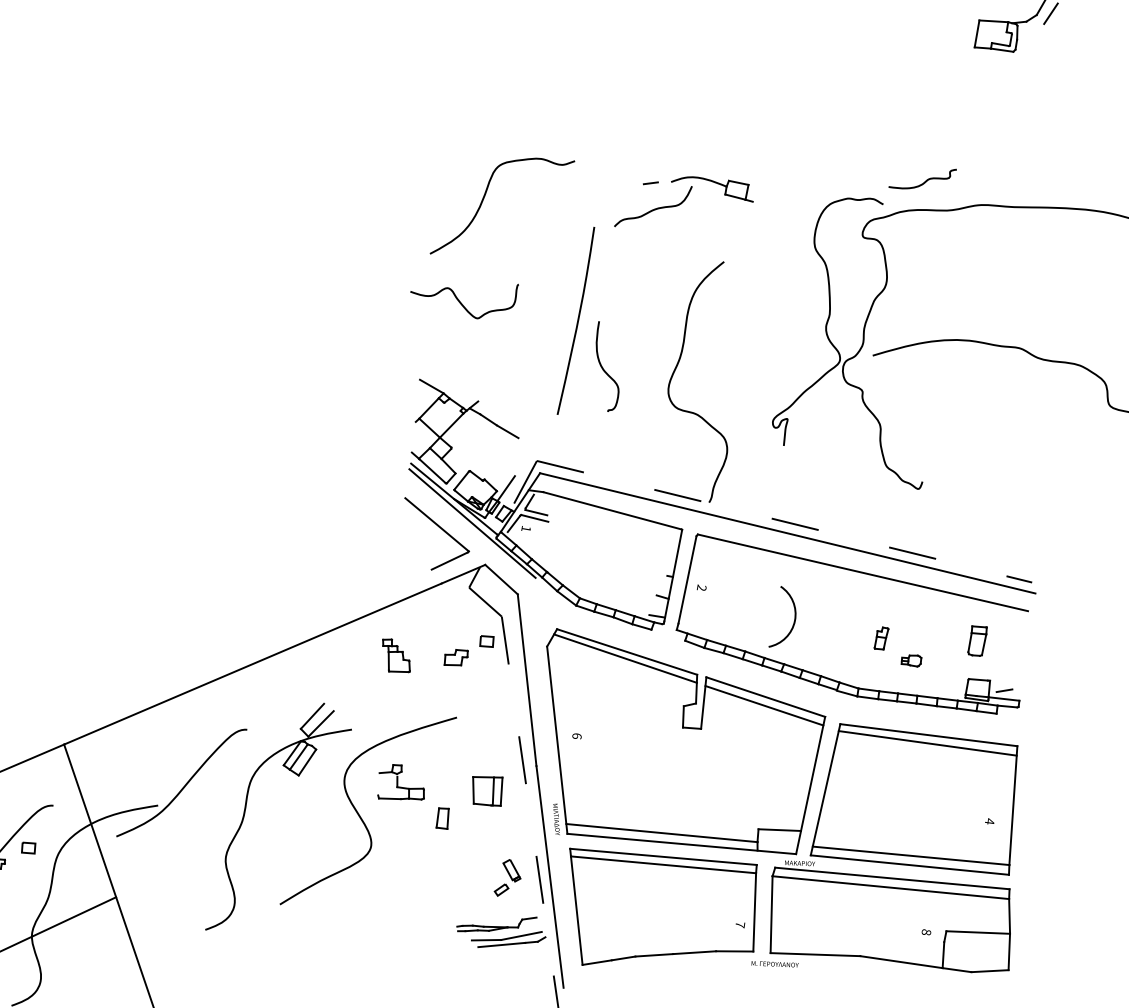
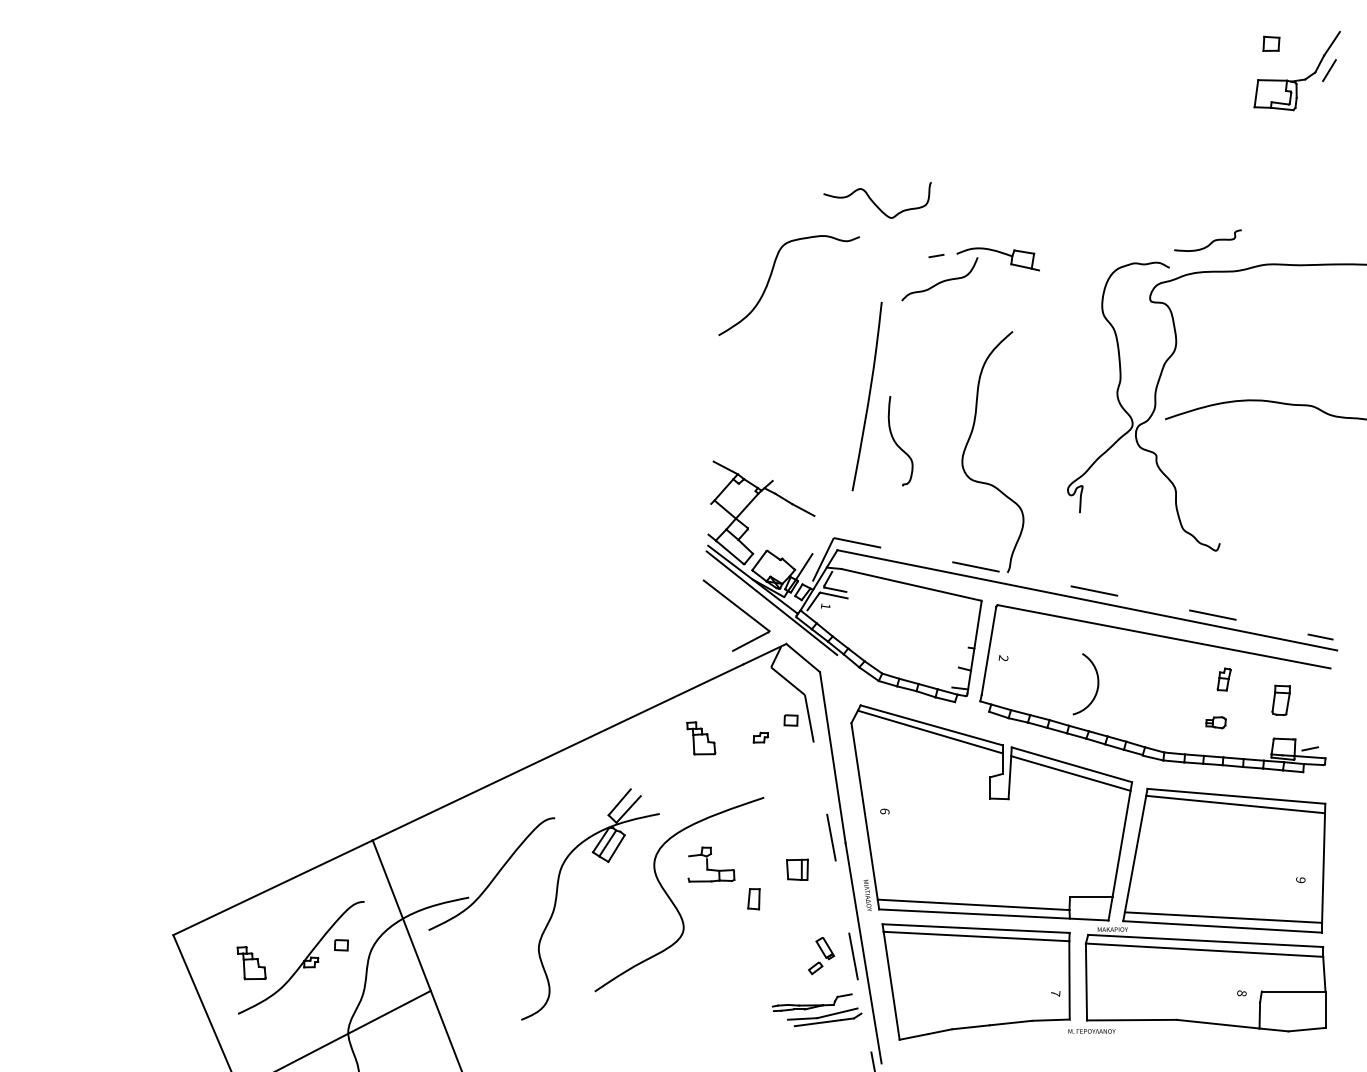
curve: (460, 302) -> (874, 202), moved
part: (880, 638) -> (1223, 679), moved
part: (455, 657) -> (760, 737), size x0.62
part: (487, 790) -> (797, 869), size x0.71
text: (989, 820) -> (1300, 879), 4 -> 9

